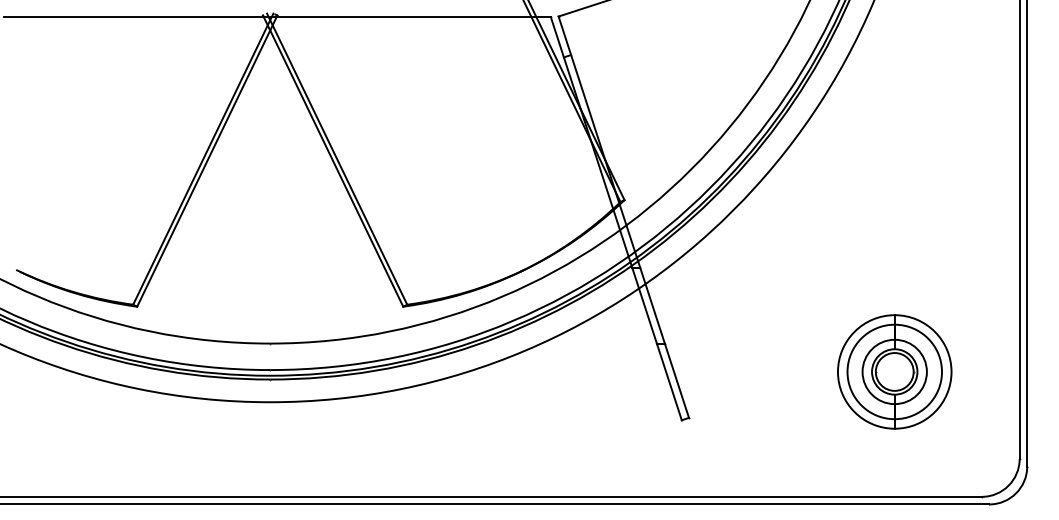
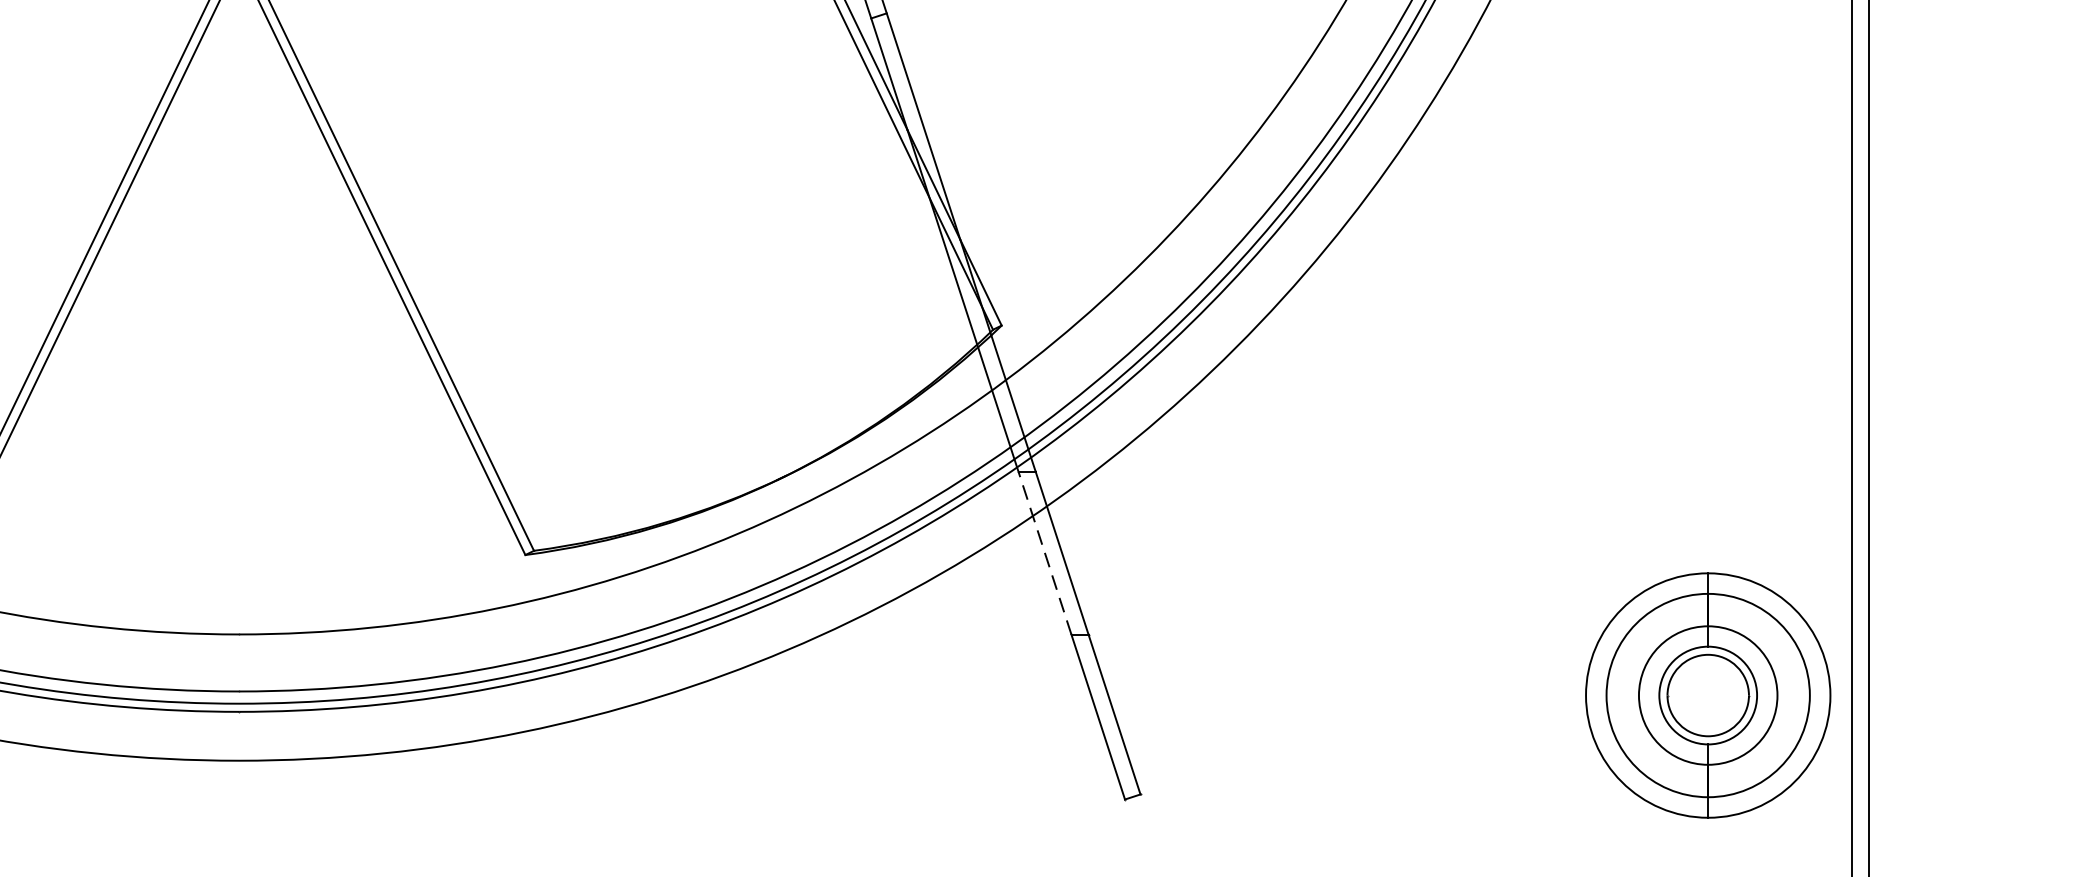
line: (644, 305) -> (1044, 552), solid -> dashed
part: (894, 371) -> (1707, 694), moved

